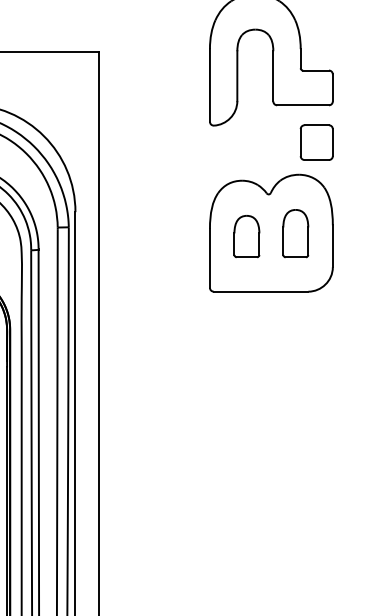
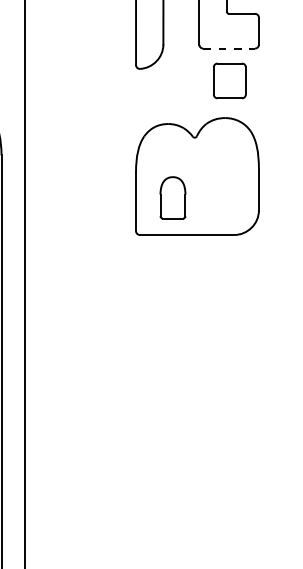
line: (303, 105) -> (229, 48), solid -> dashed
part: (316, 142) -> (229, 80), moved
part: (295, 233) -> (221, 176), removed
part: (246, 236) -> (172, 197), moved

